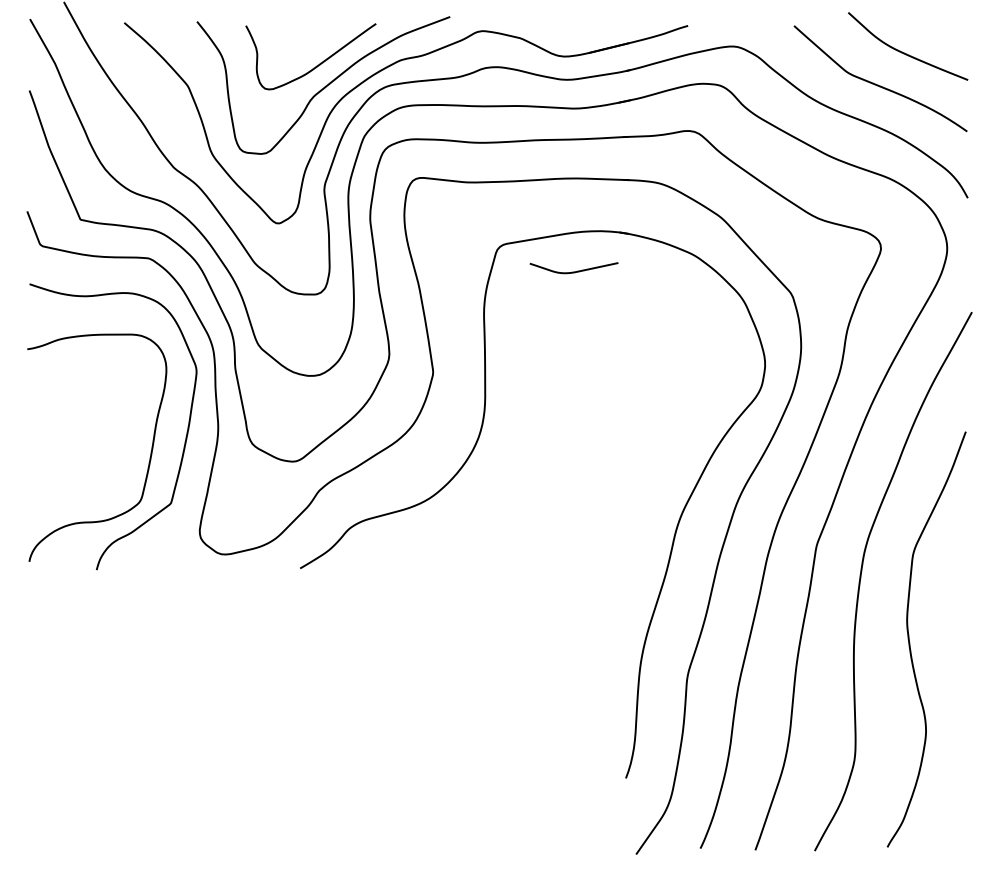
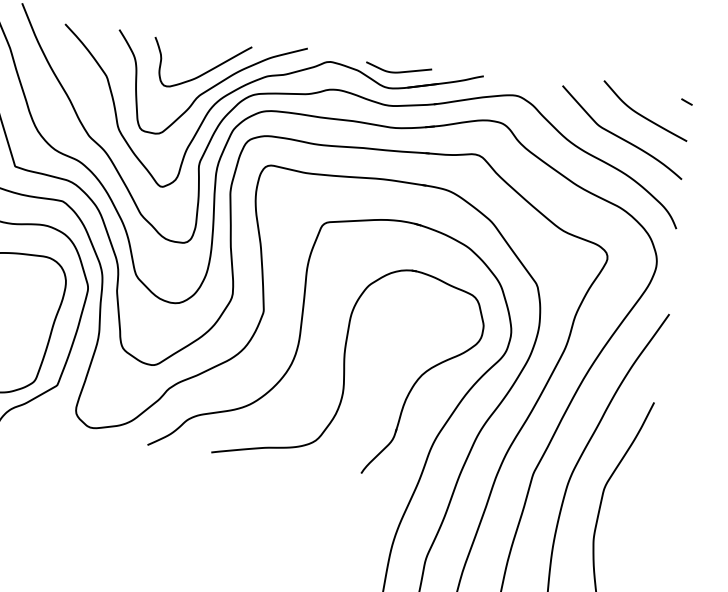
line: (961, 27) -> (686, 101), added
curve: (573, 271) -> (398, 71), moved
part: (549, 433) -> (344, 366), added

